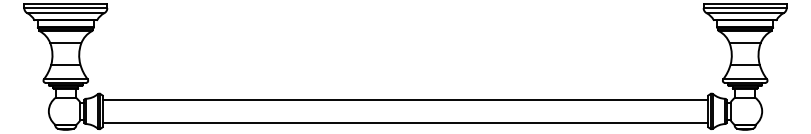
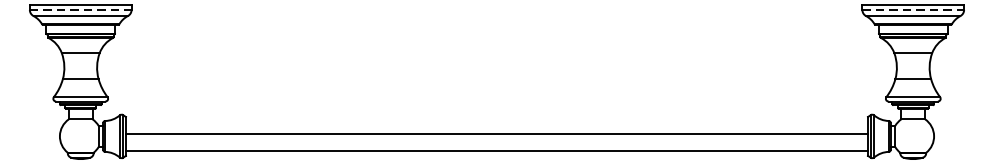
line: (65, 8) -> (80, 10), solid -> dashed
line: (745, 8) -> (913, 10), solid -> dashed
line: (405, 99) -> (497, 134), moved

